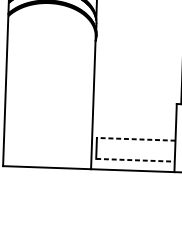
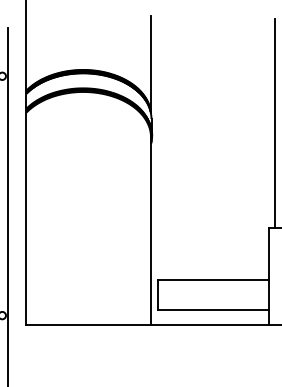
line: (136, 139) -> (213, 280), dashed -> solid
line: (135, 160) -> (213, 310), dashed -> solid

